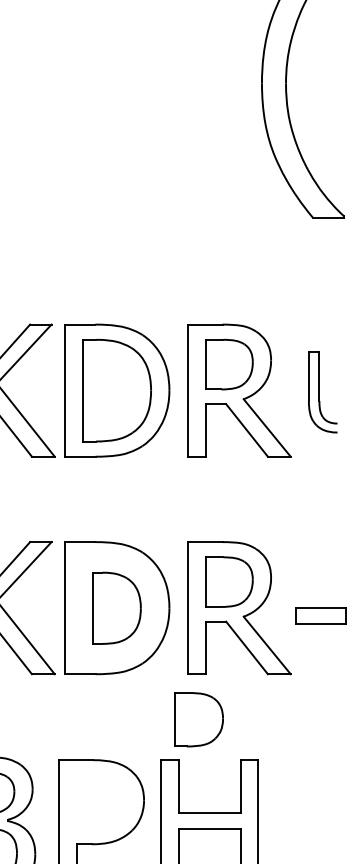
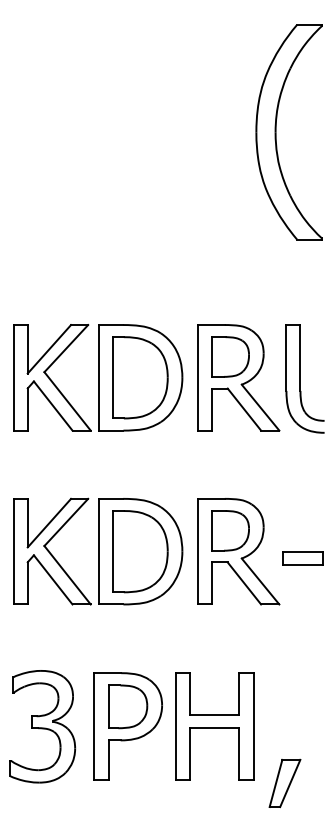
part: (322, 391) -> (304, 378), size x1.67
part: (117, 607) -> (140, 551), size x1.43
part: (199, 719) -> (128, 706), moved

